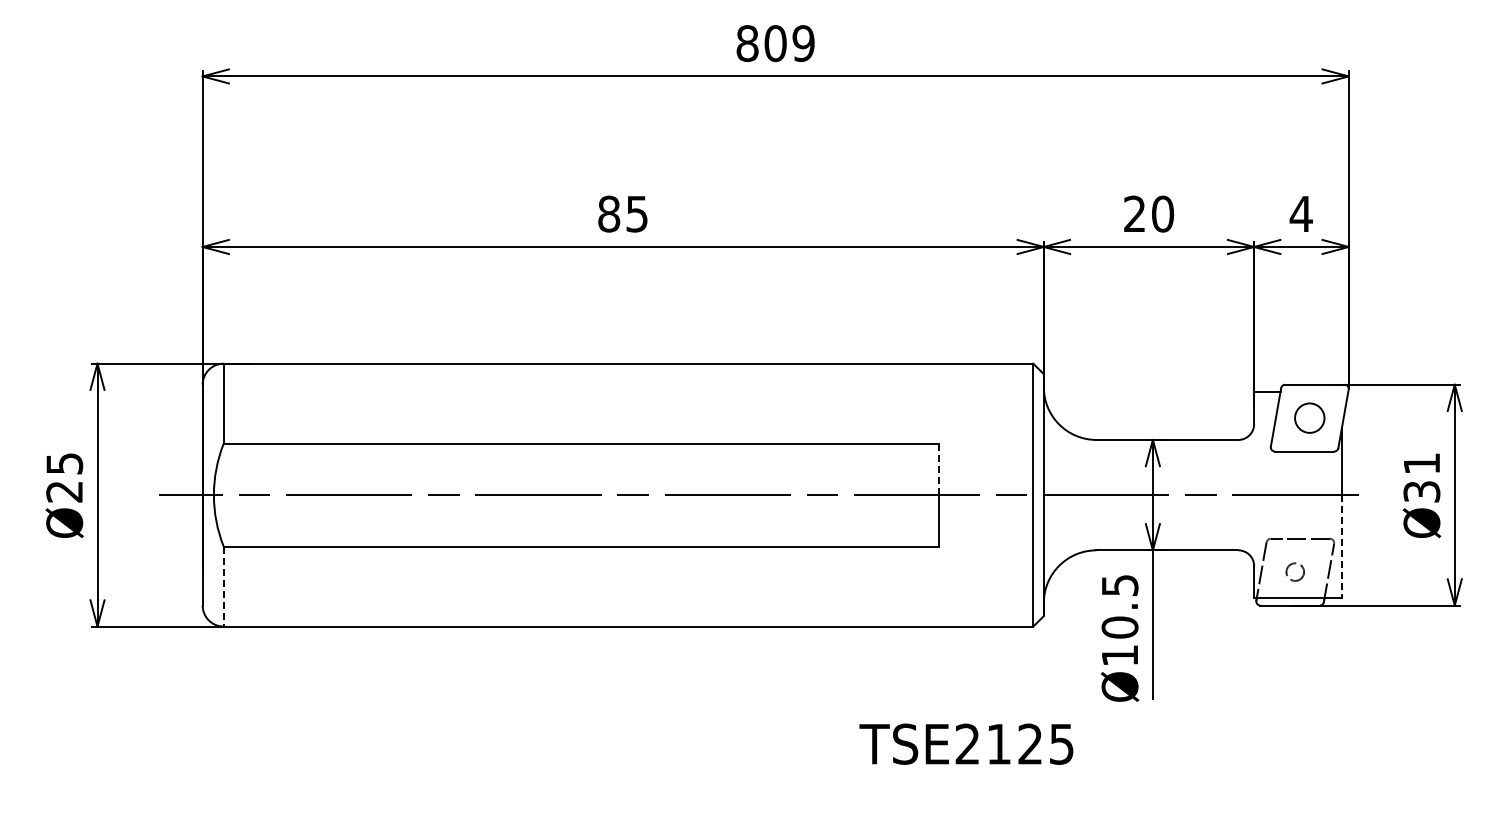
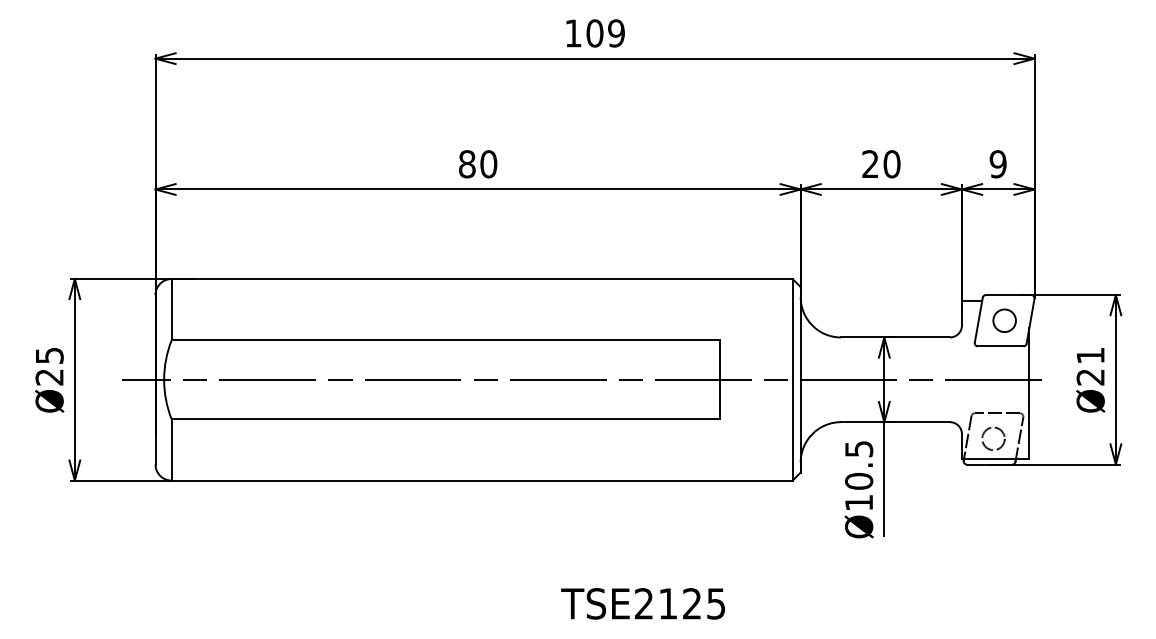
text: (747, 43) -> (573, 33), 809 -> 109
text: (637, 213) -> (489, 163), 85 -> 80
text: (1300, 213) -> (997, 163), 4 -> 9
line: (938, 469) -> (719, 360), dashed -> solid
text: (1421, 491) -> (1090, 377), Ø31 -> Ø21
line: (1341, 546) -> (1028, 419), dashed -> solid
circle: (1294, 571) -> (992, 438), size x1.67
line: (223, 586) -> (171, 449), dashed -> solid
text: (966, 743) -> (643, 603), moved

